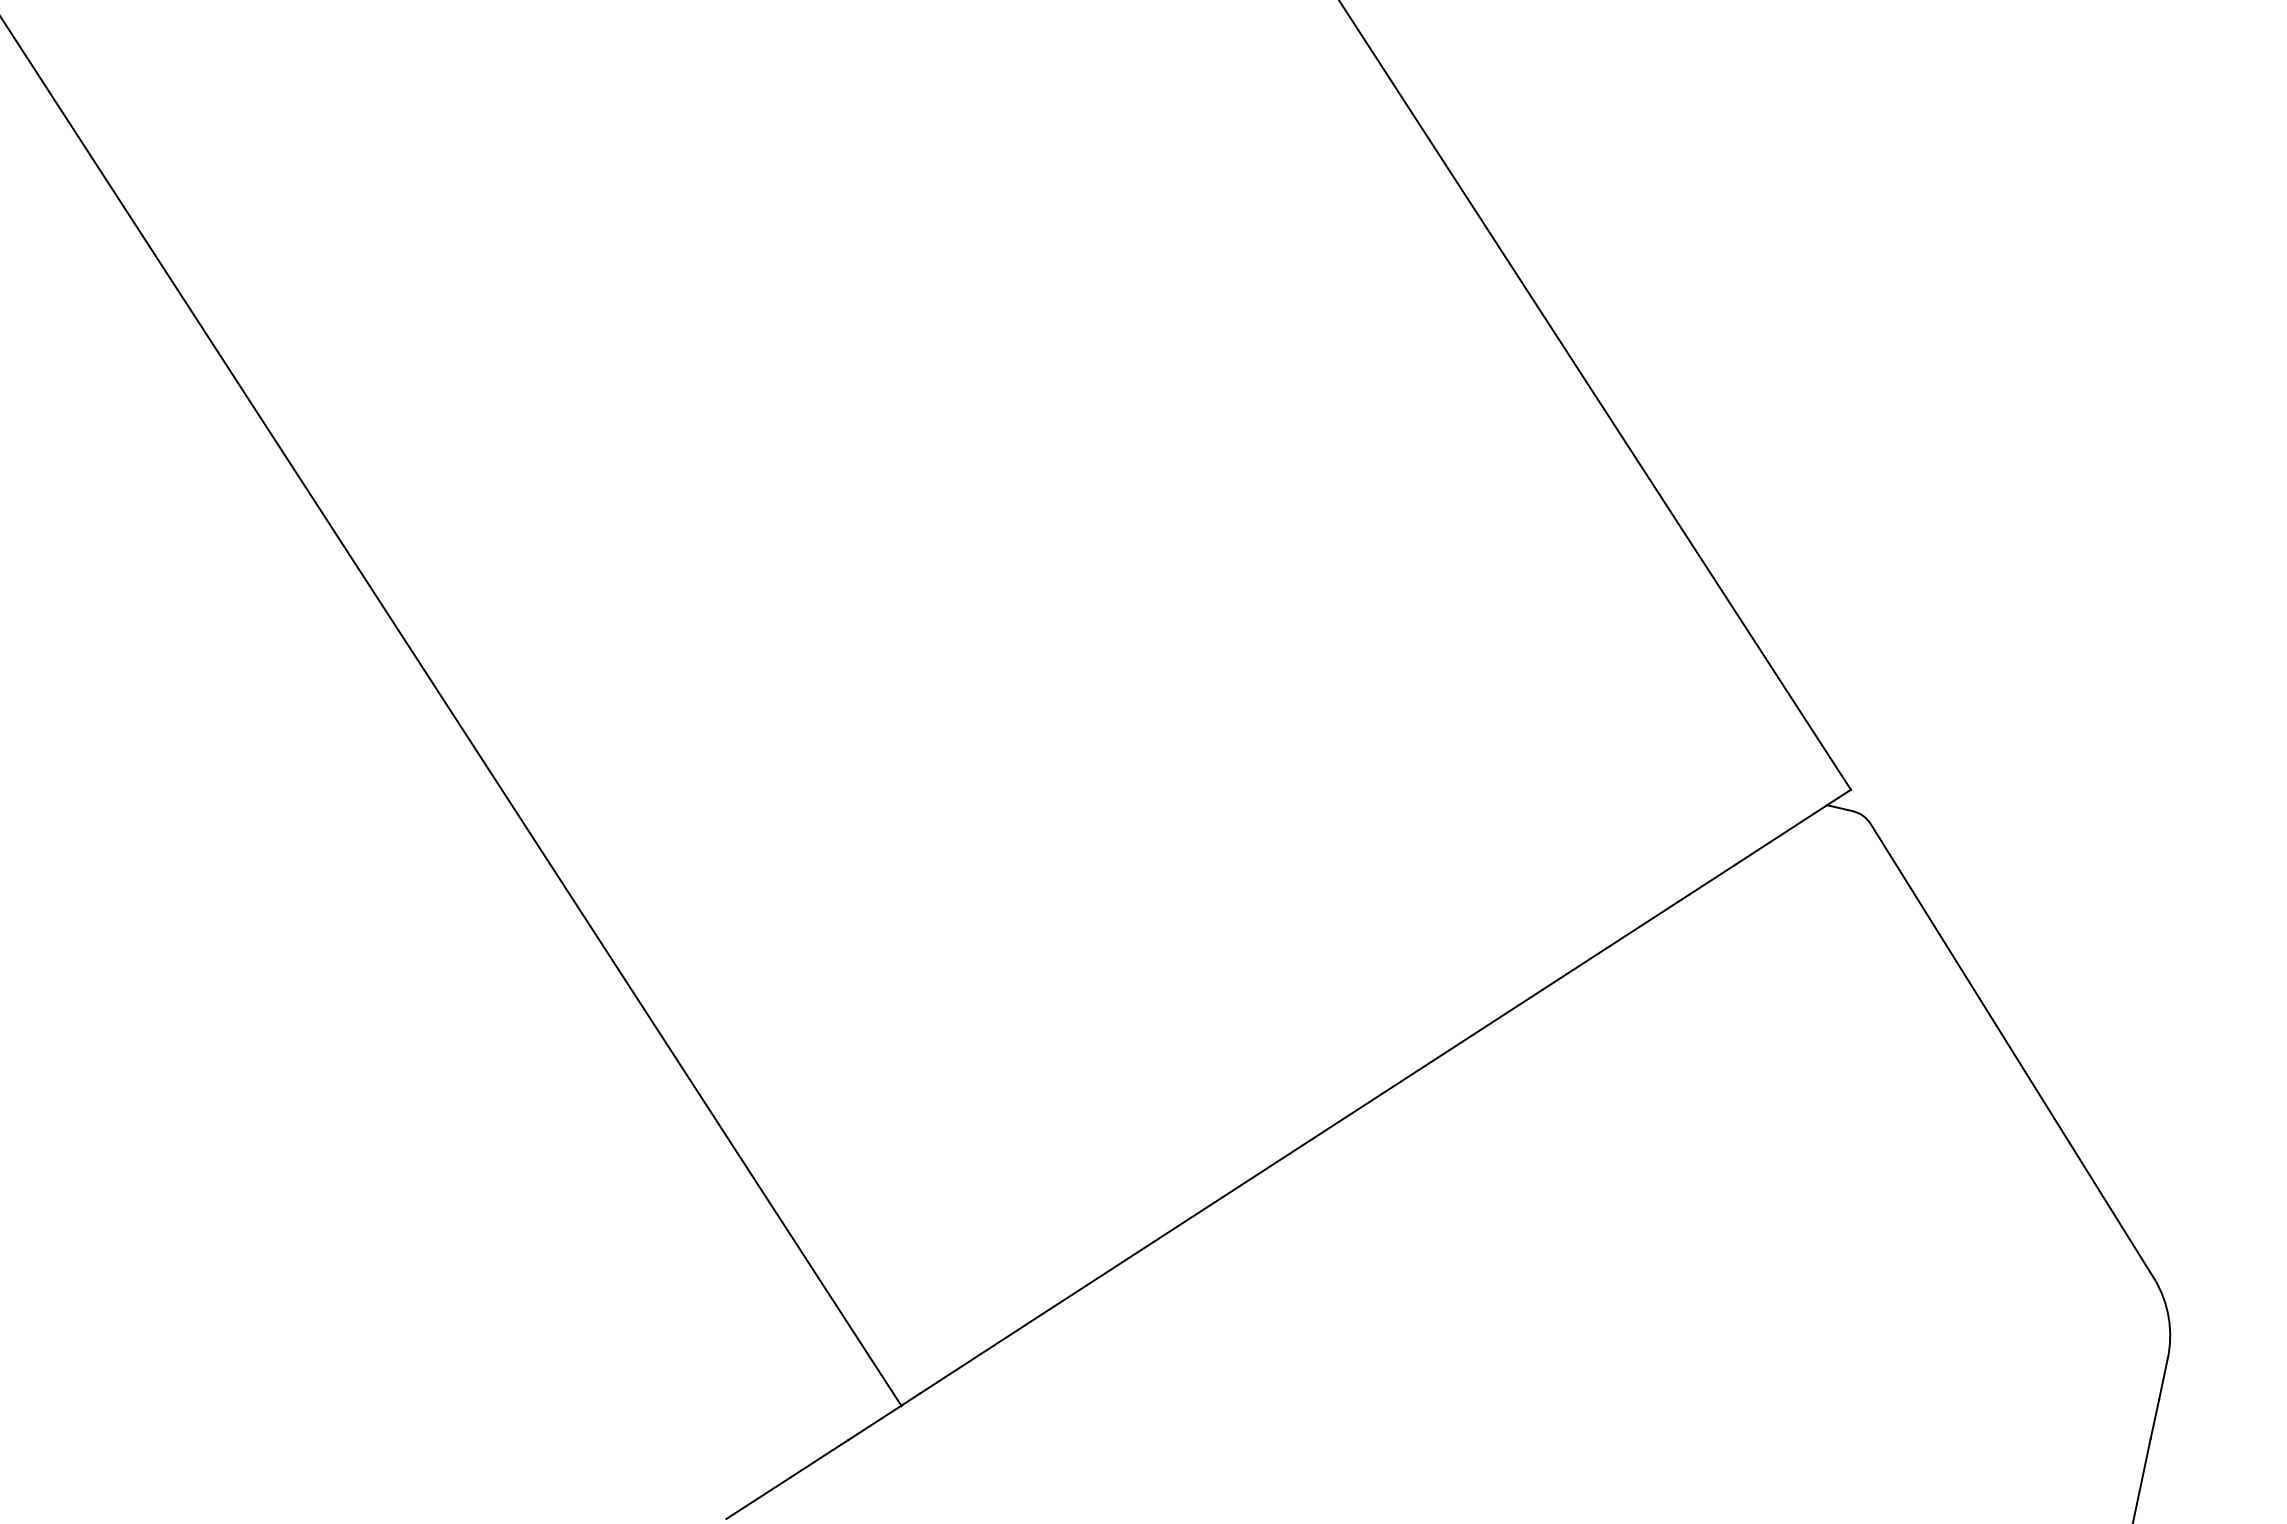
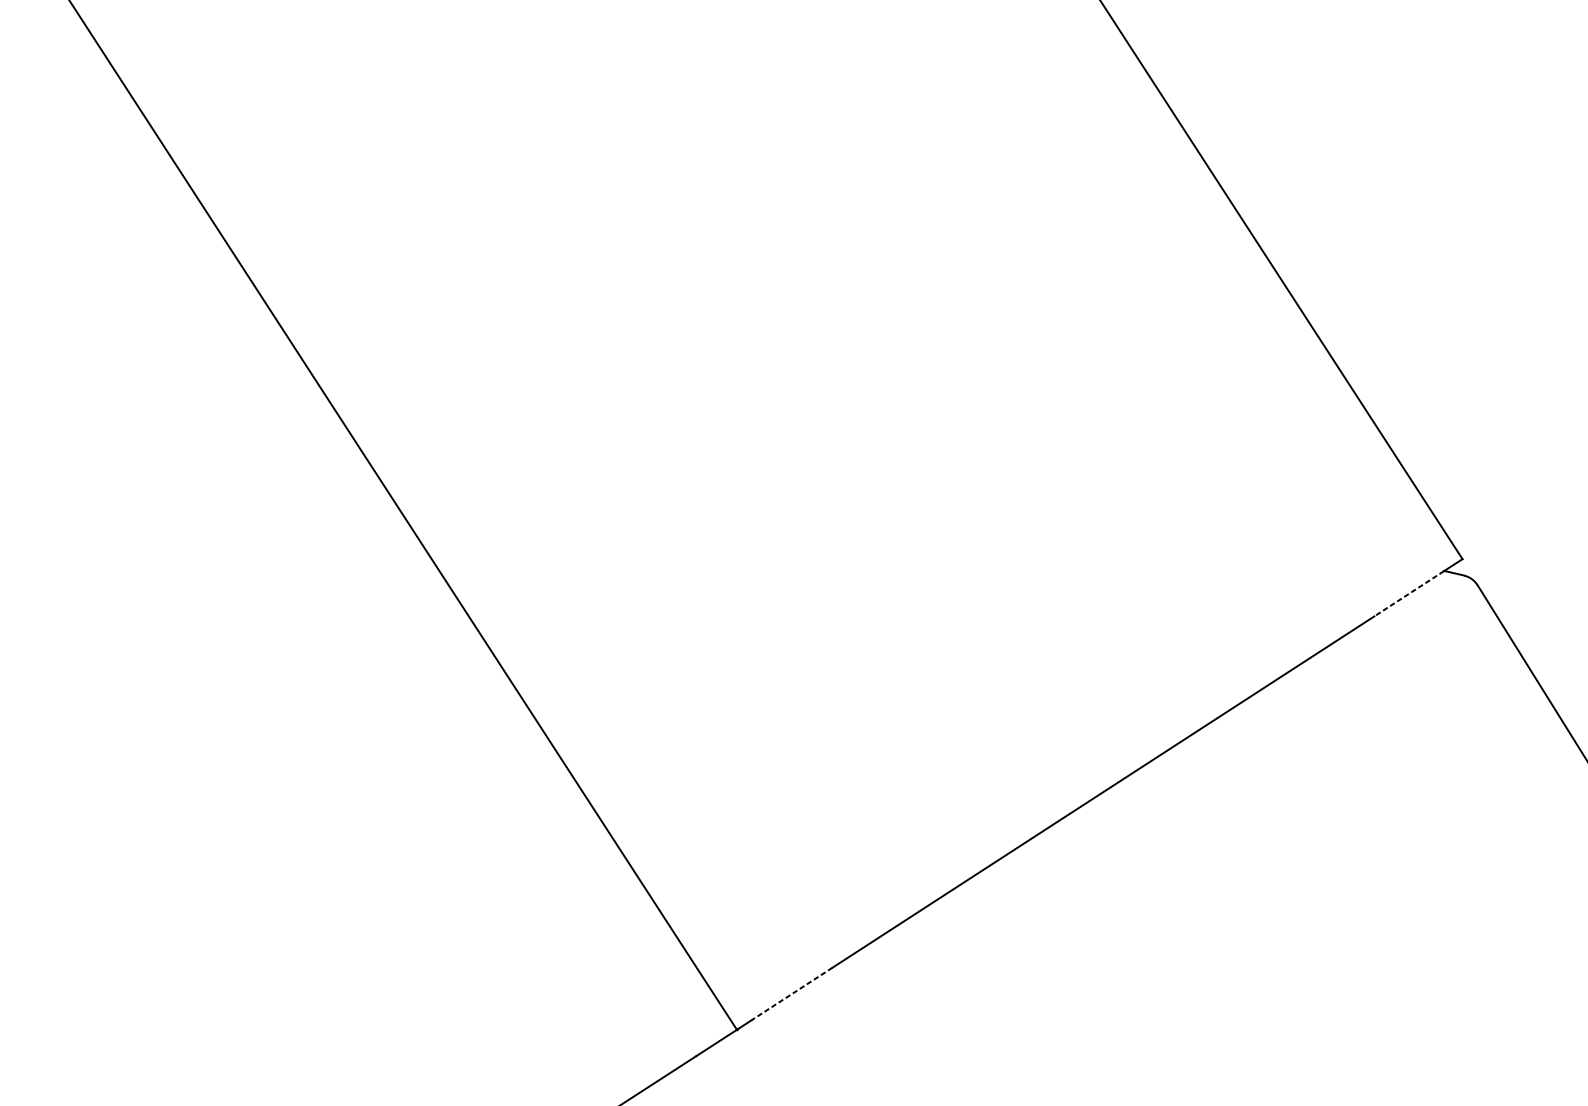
line: (1780, 835) -> (1408, 594), solid -> dashed
line: (972, 1359) -> (791, 994), solid -> dashed

